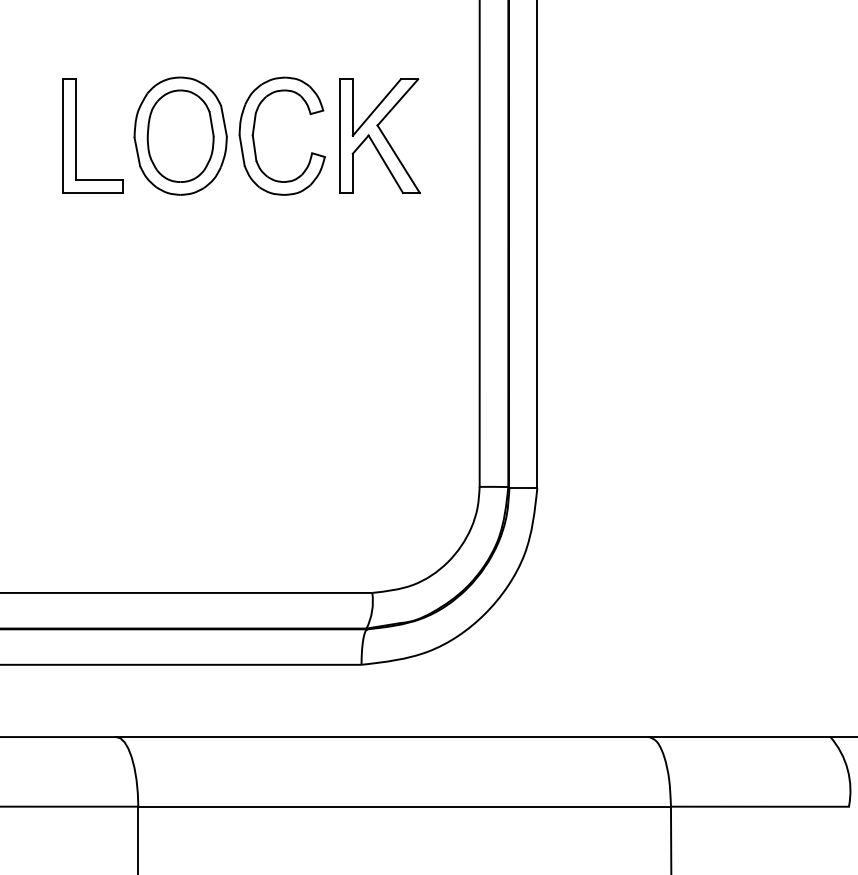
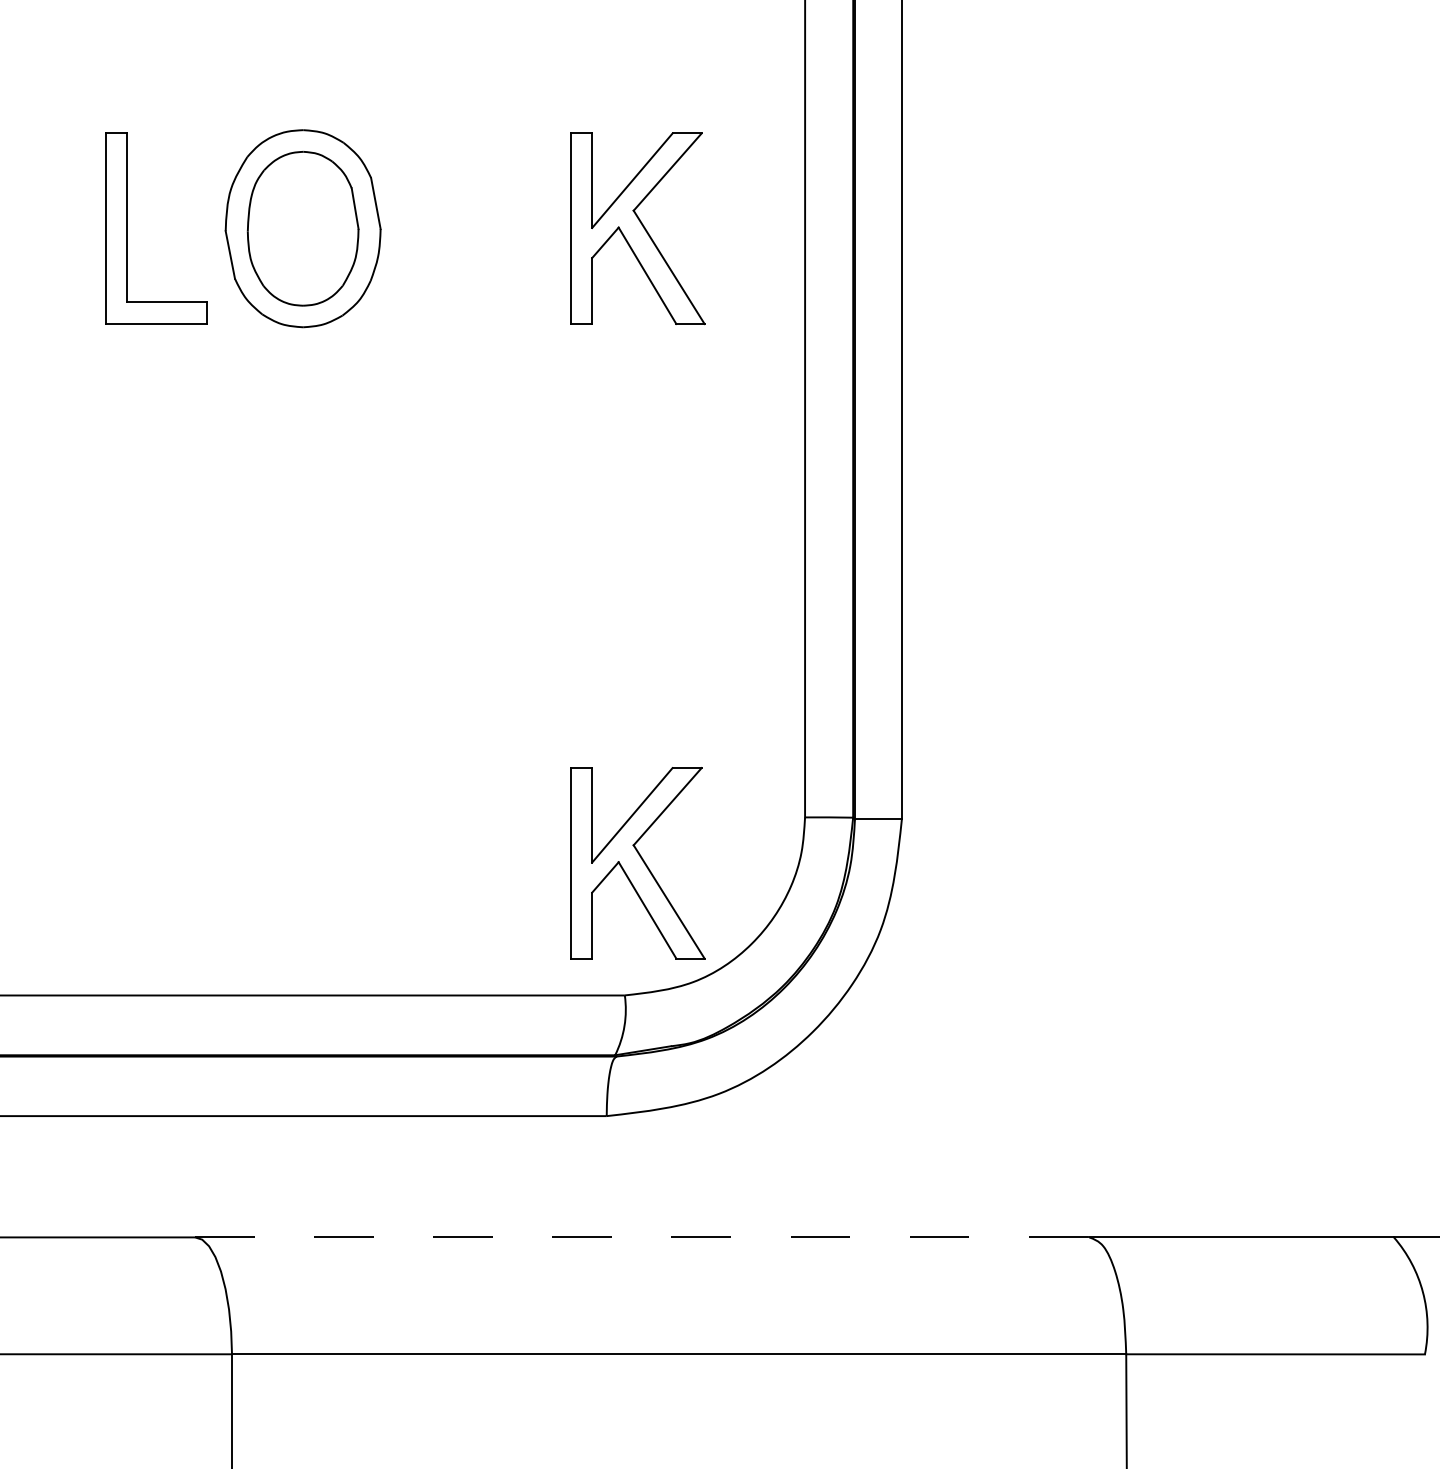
part: (254, 132) -> (427, 222), removed
part: (379, 513) -> (636, 862), added
line: (383, 737) -> (643, 1238), solid -> dashed

